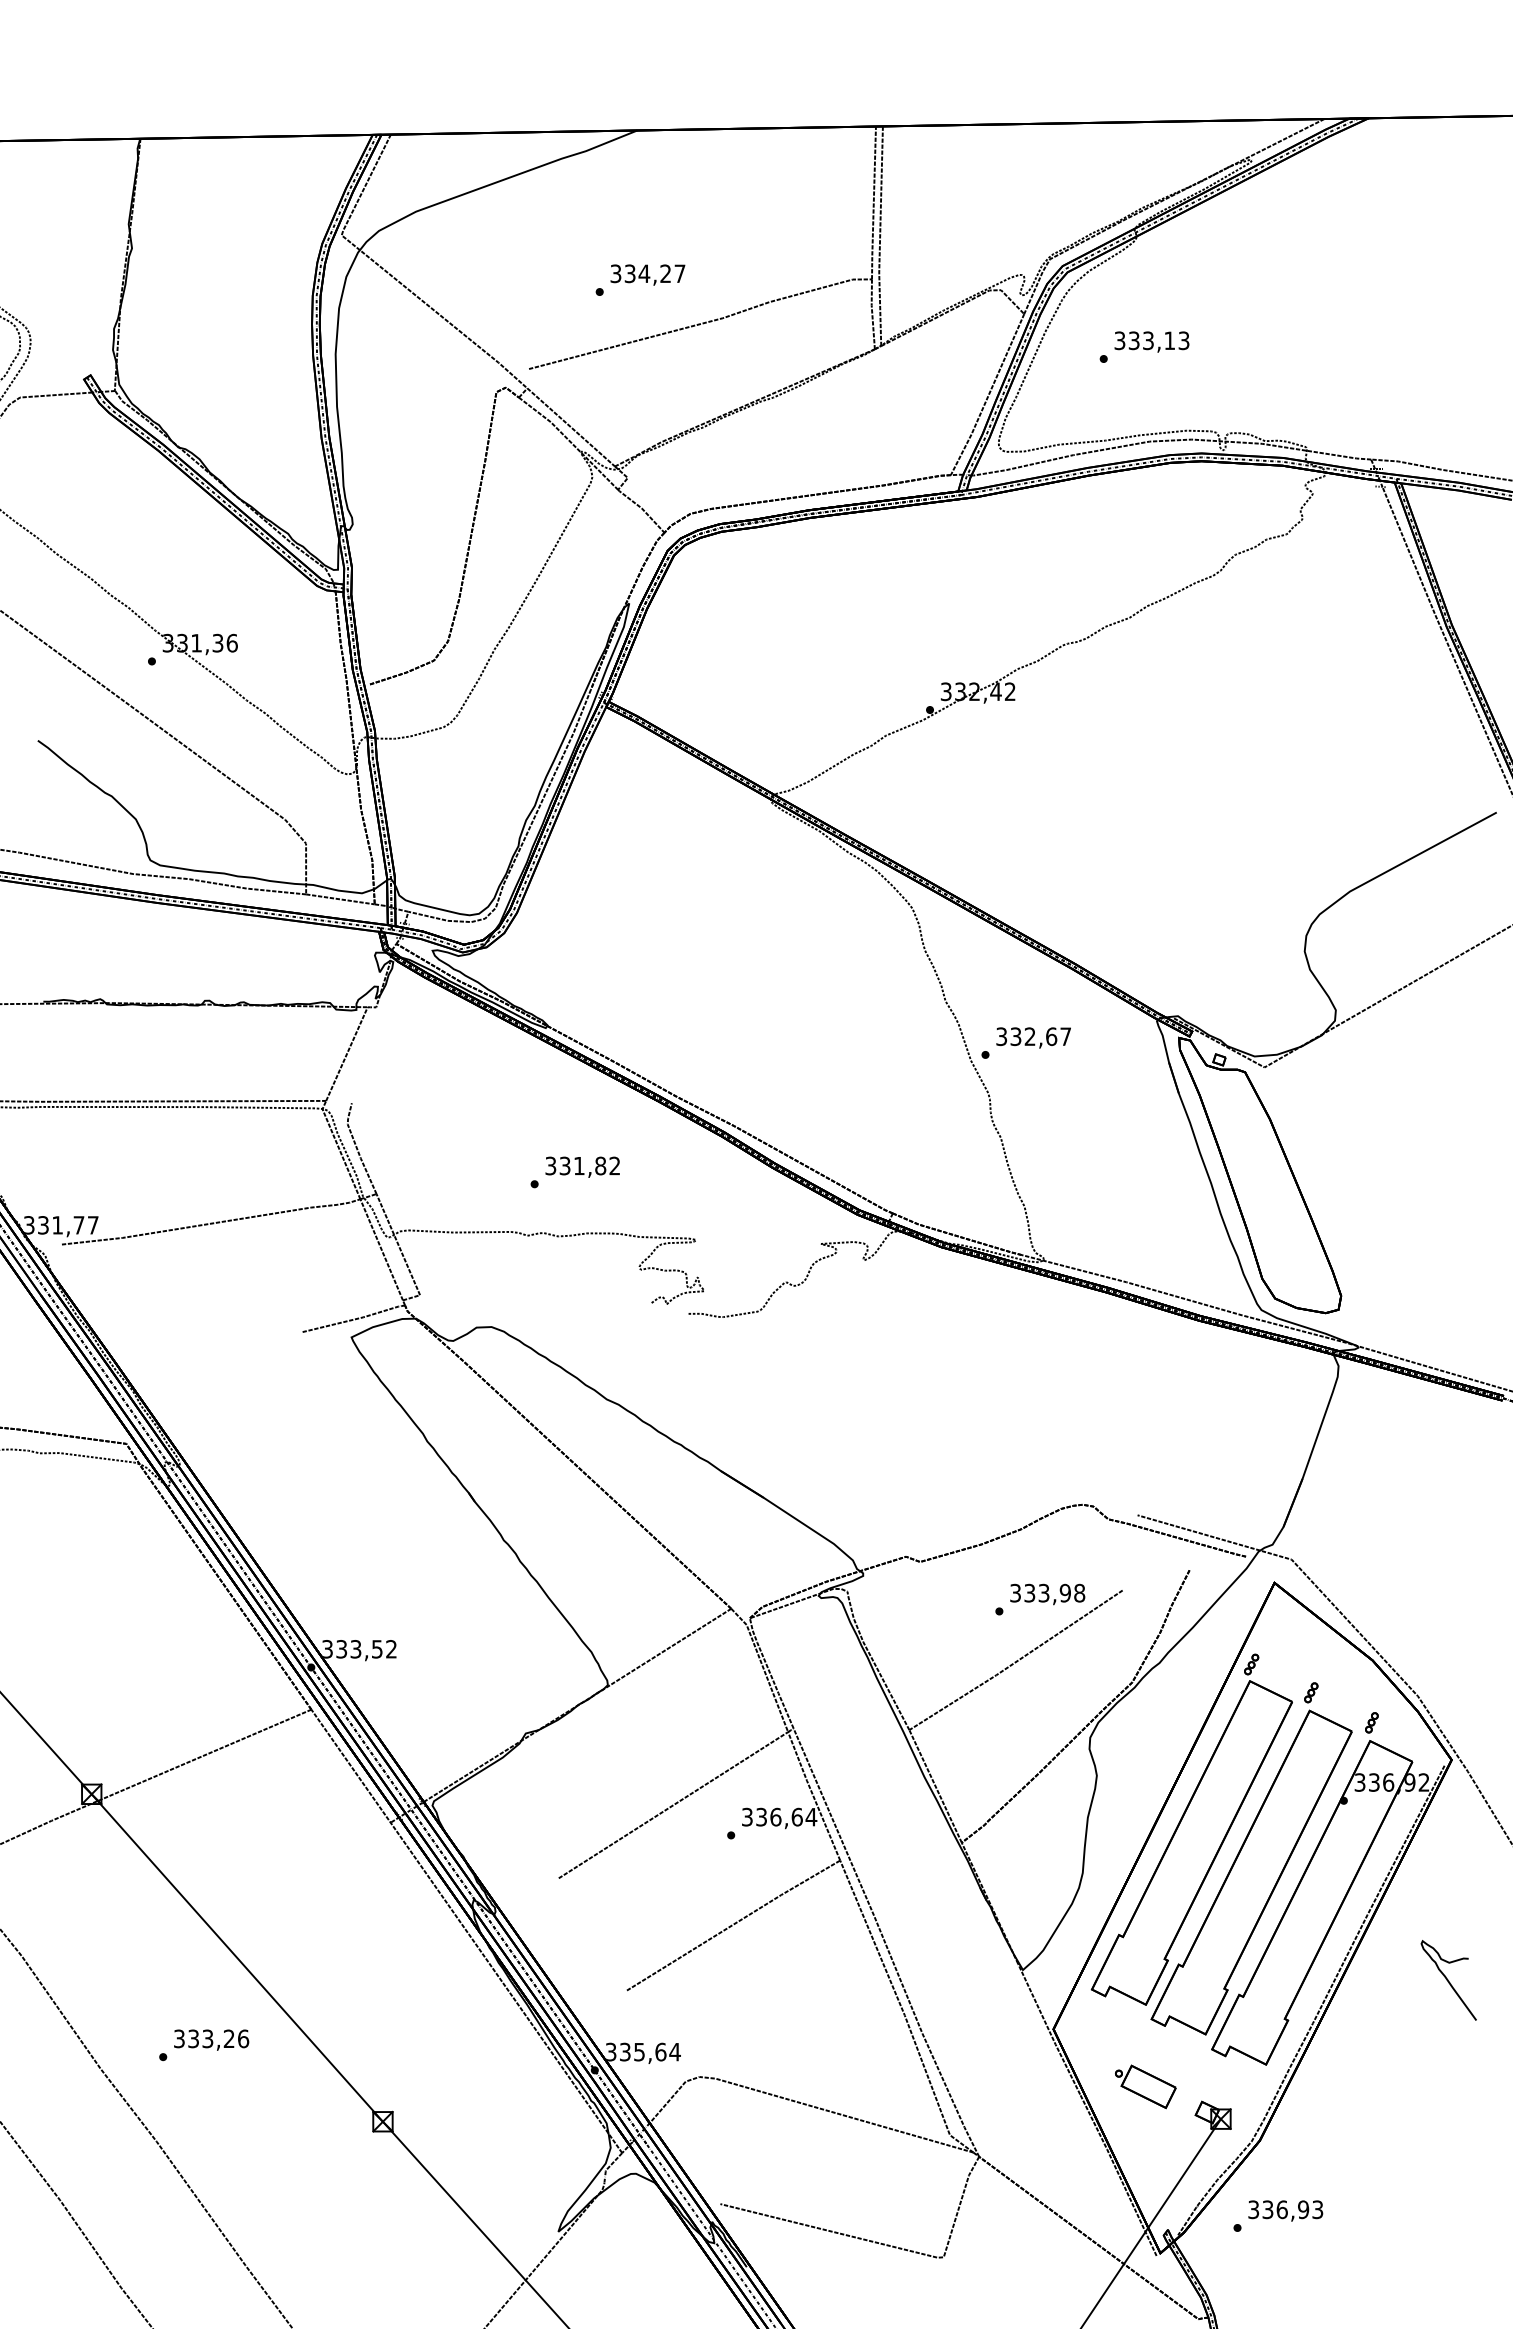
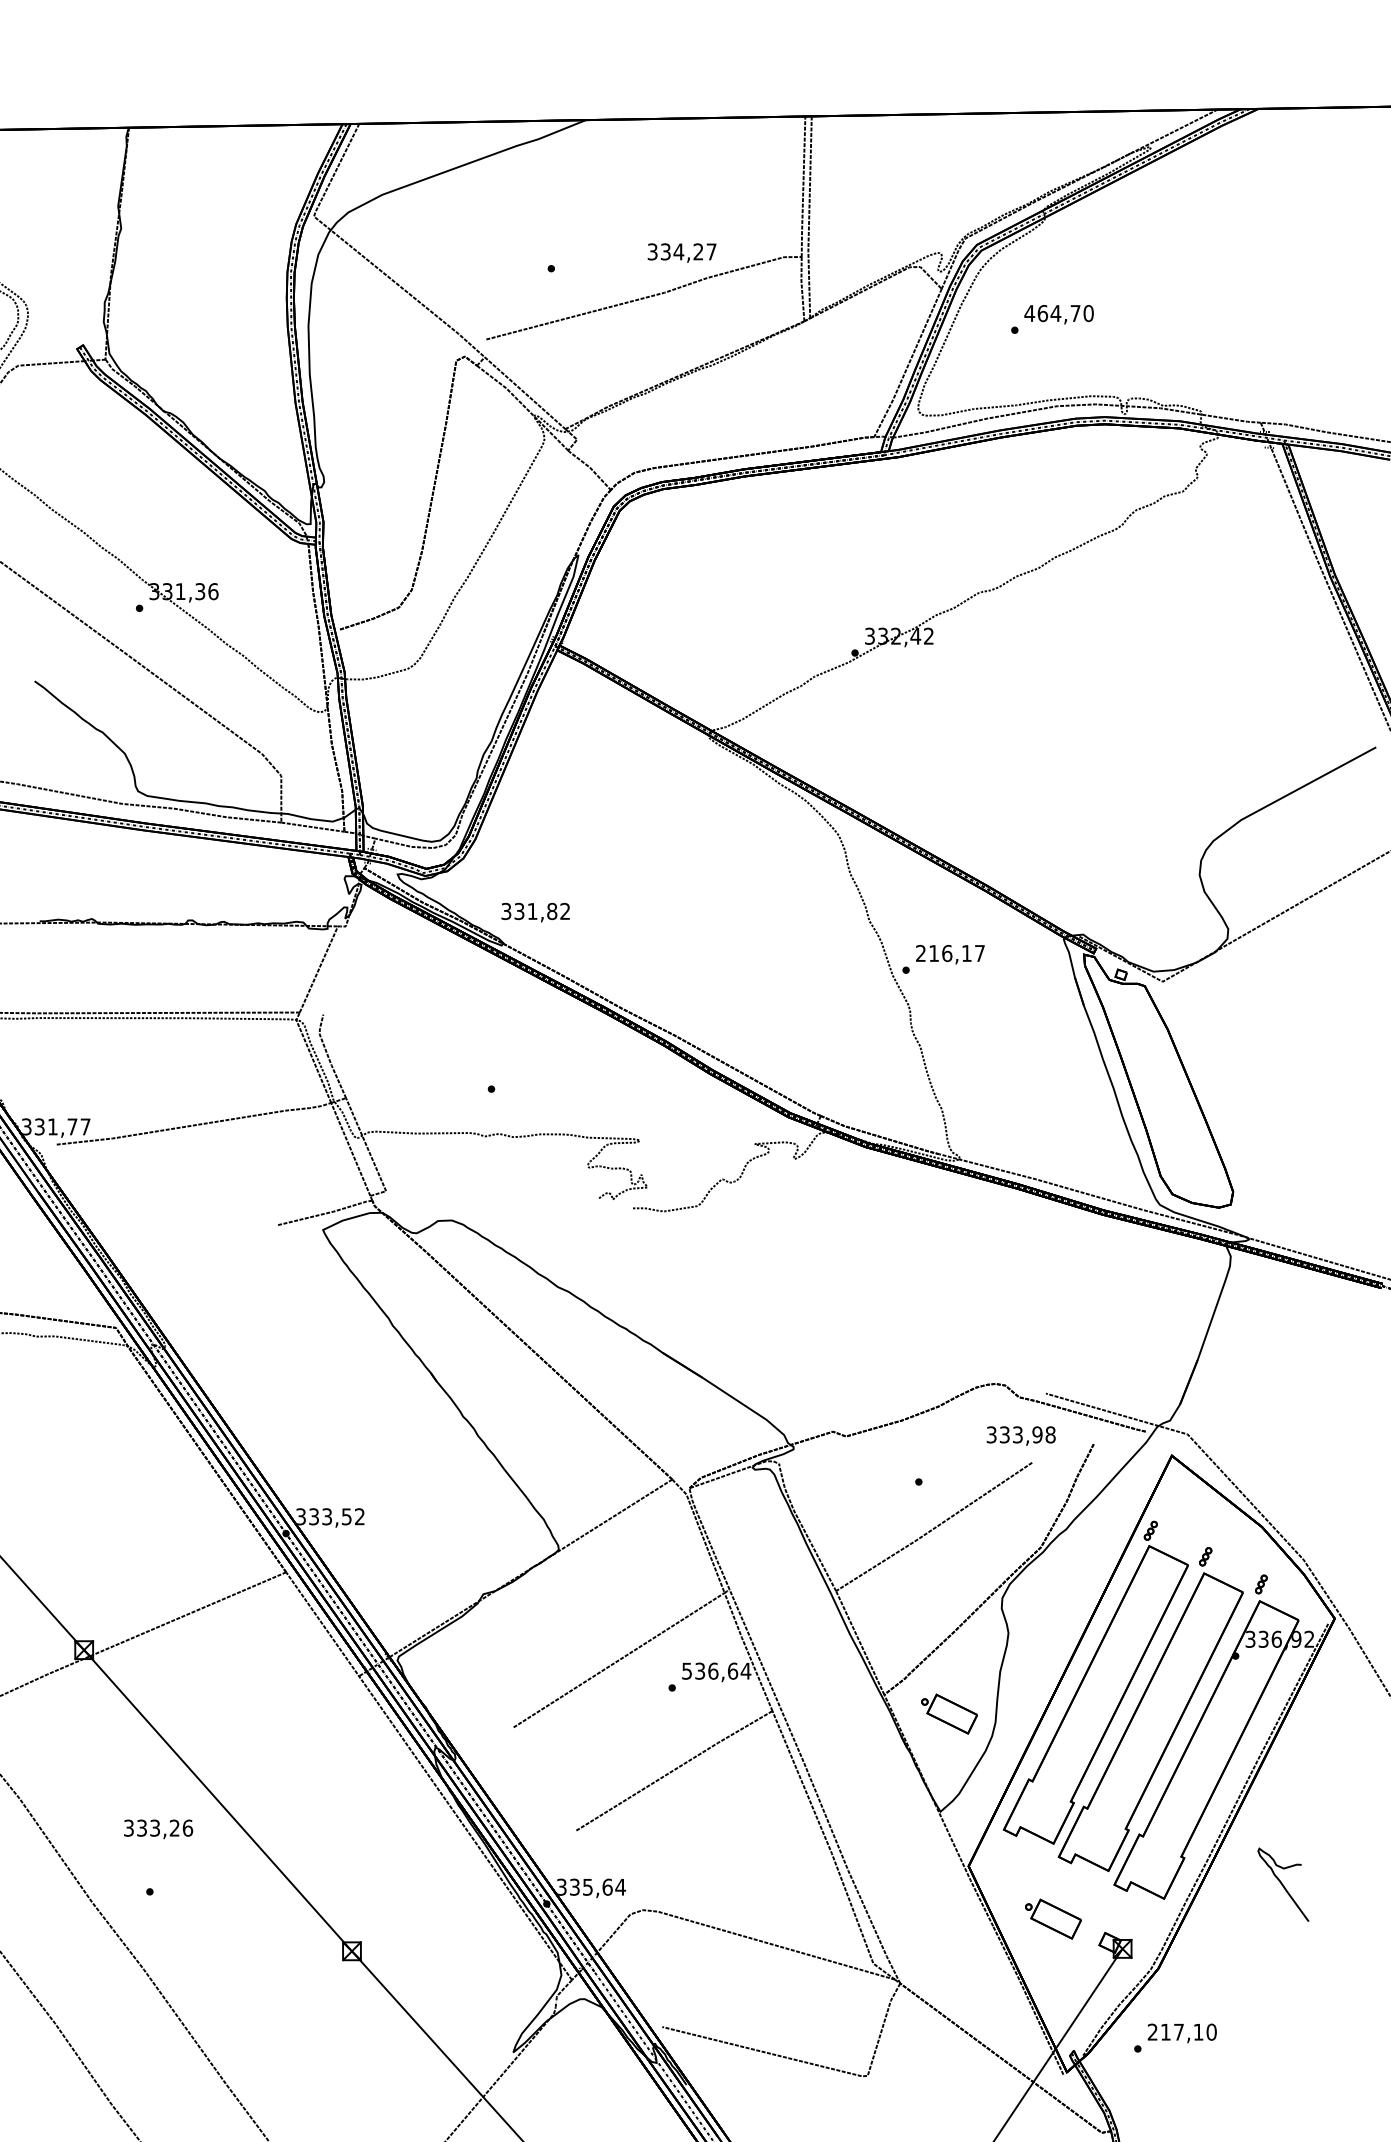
text: (647, 274) -> (681, 252), moved
text: (1151, 340) -> (1058, 313), 333,13 -> 464,70
text: (1026, 1036) -> (943, 953), 332,67 -> 216,17
text: (582, 1166) -> (535, 911), moved
text: (1047, 1594) -> (1021, 1436), moved
text: (747, 1816) -> (687, 1670), 336,64 -> 536,64
part: (1032, 1863) -> (949, 1713), added
curve: (1448, 1980) -> (1283, 1884), moved
text: (211, 2039) -> (158, 1828), moved
text: (1285, 2209) -> (1181, 2031), 336,93 -> 217,10

